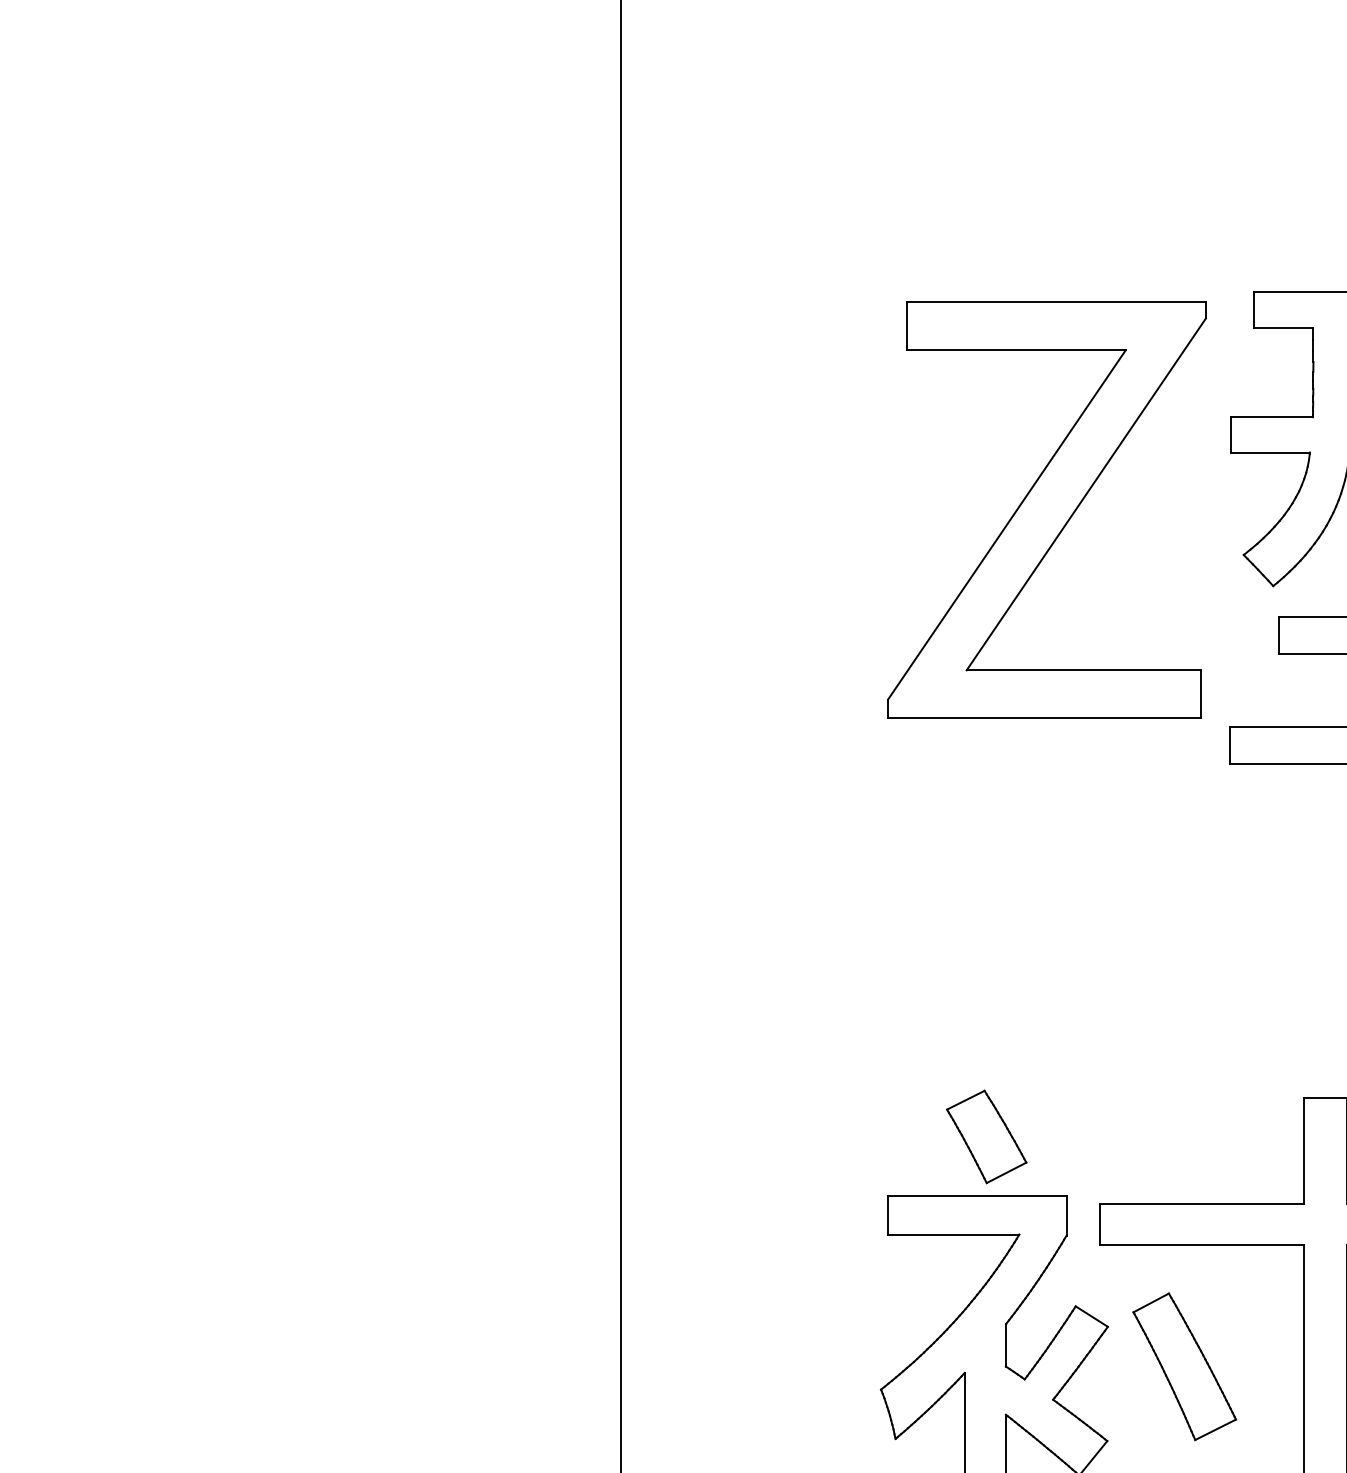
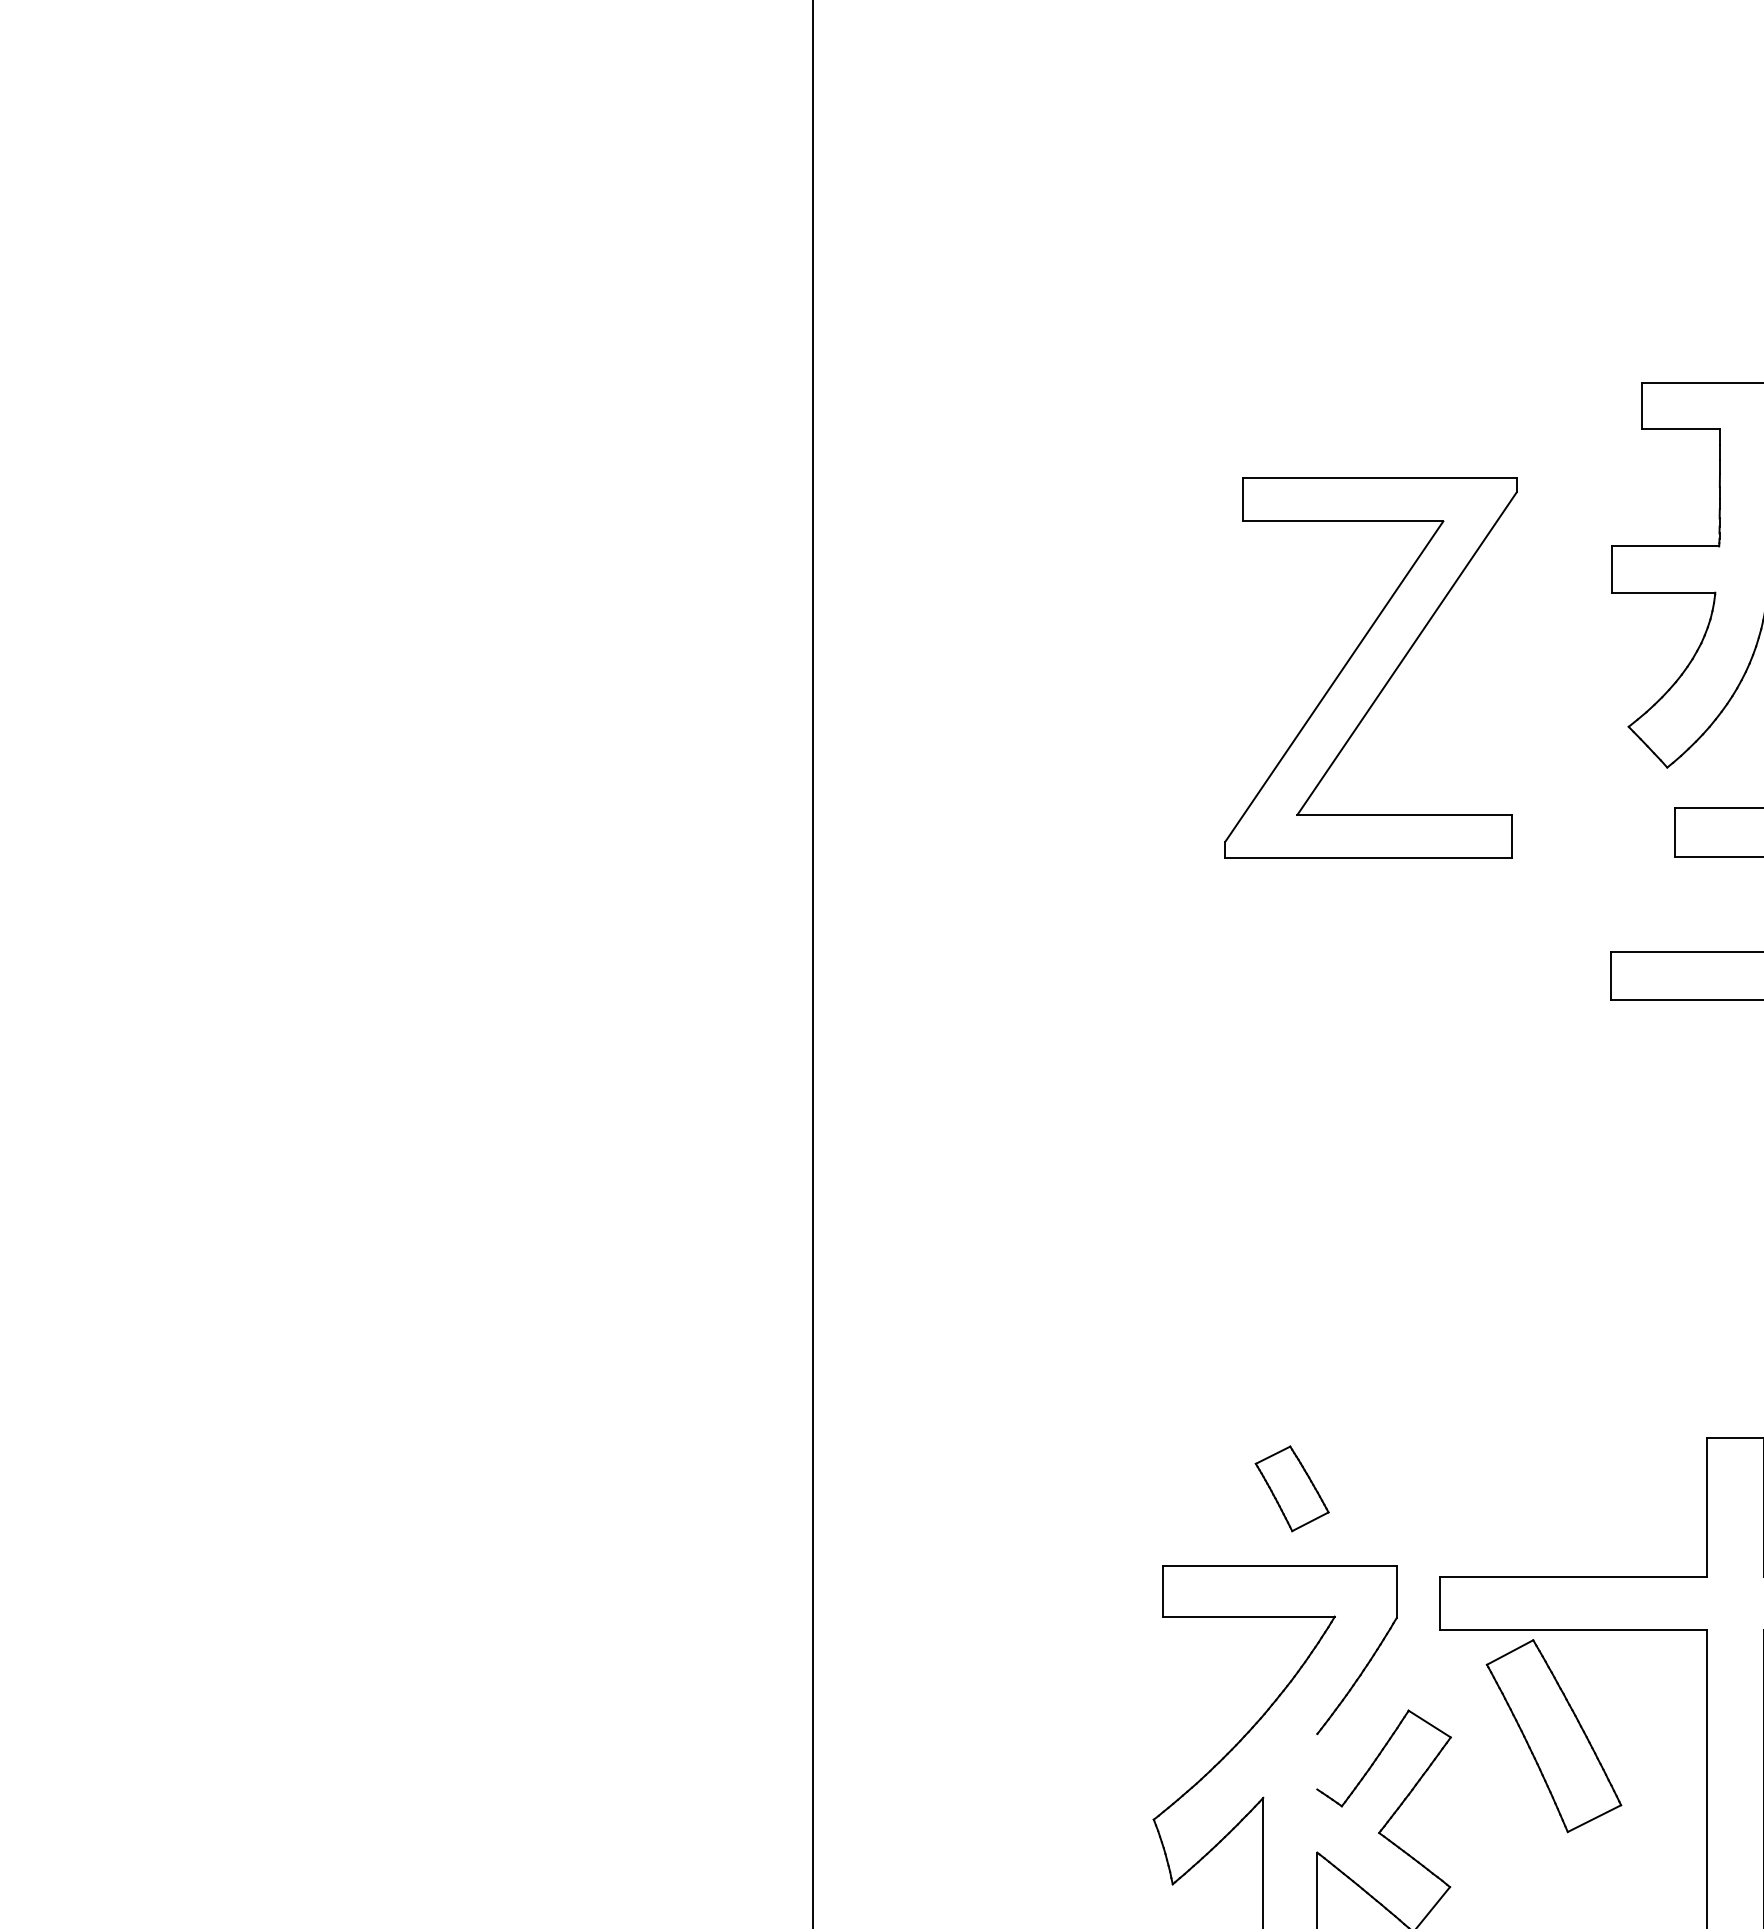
part: (1046, 509) -> (1370, 667), size x0.7
part: (986, 1136) -> (1291, 1488), size x0.7
line: (1005, 1345) -> (1316, 1761), removed
part: (1184, 1366) -> (1553, 1735), moved

